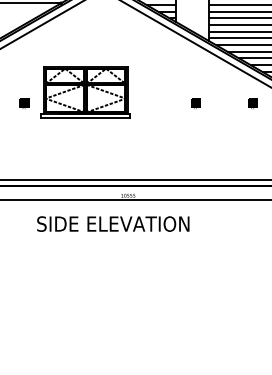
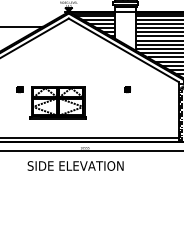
part: (84, 91) -> (57, 102), moved
part: (252, 102) -> (163, 89), removed

